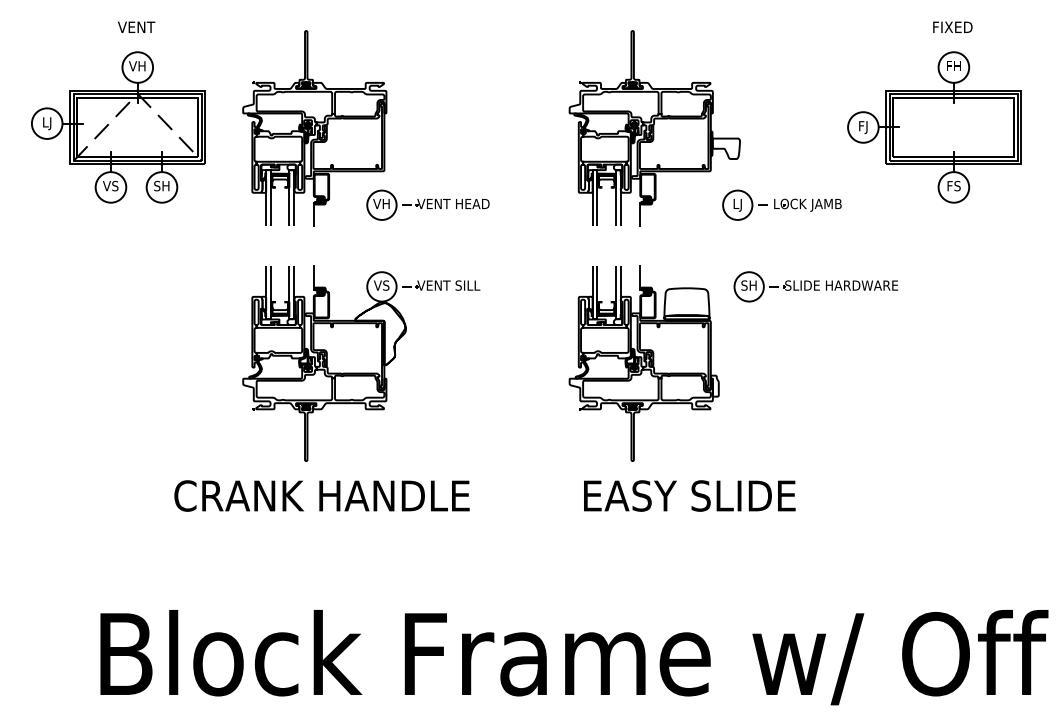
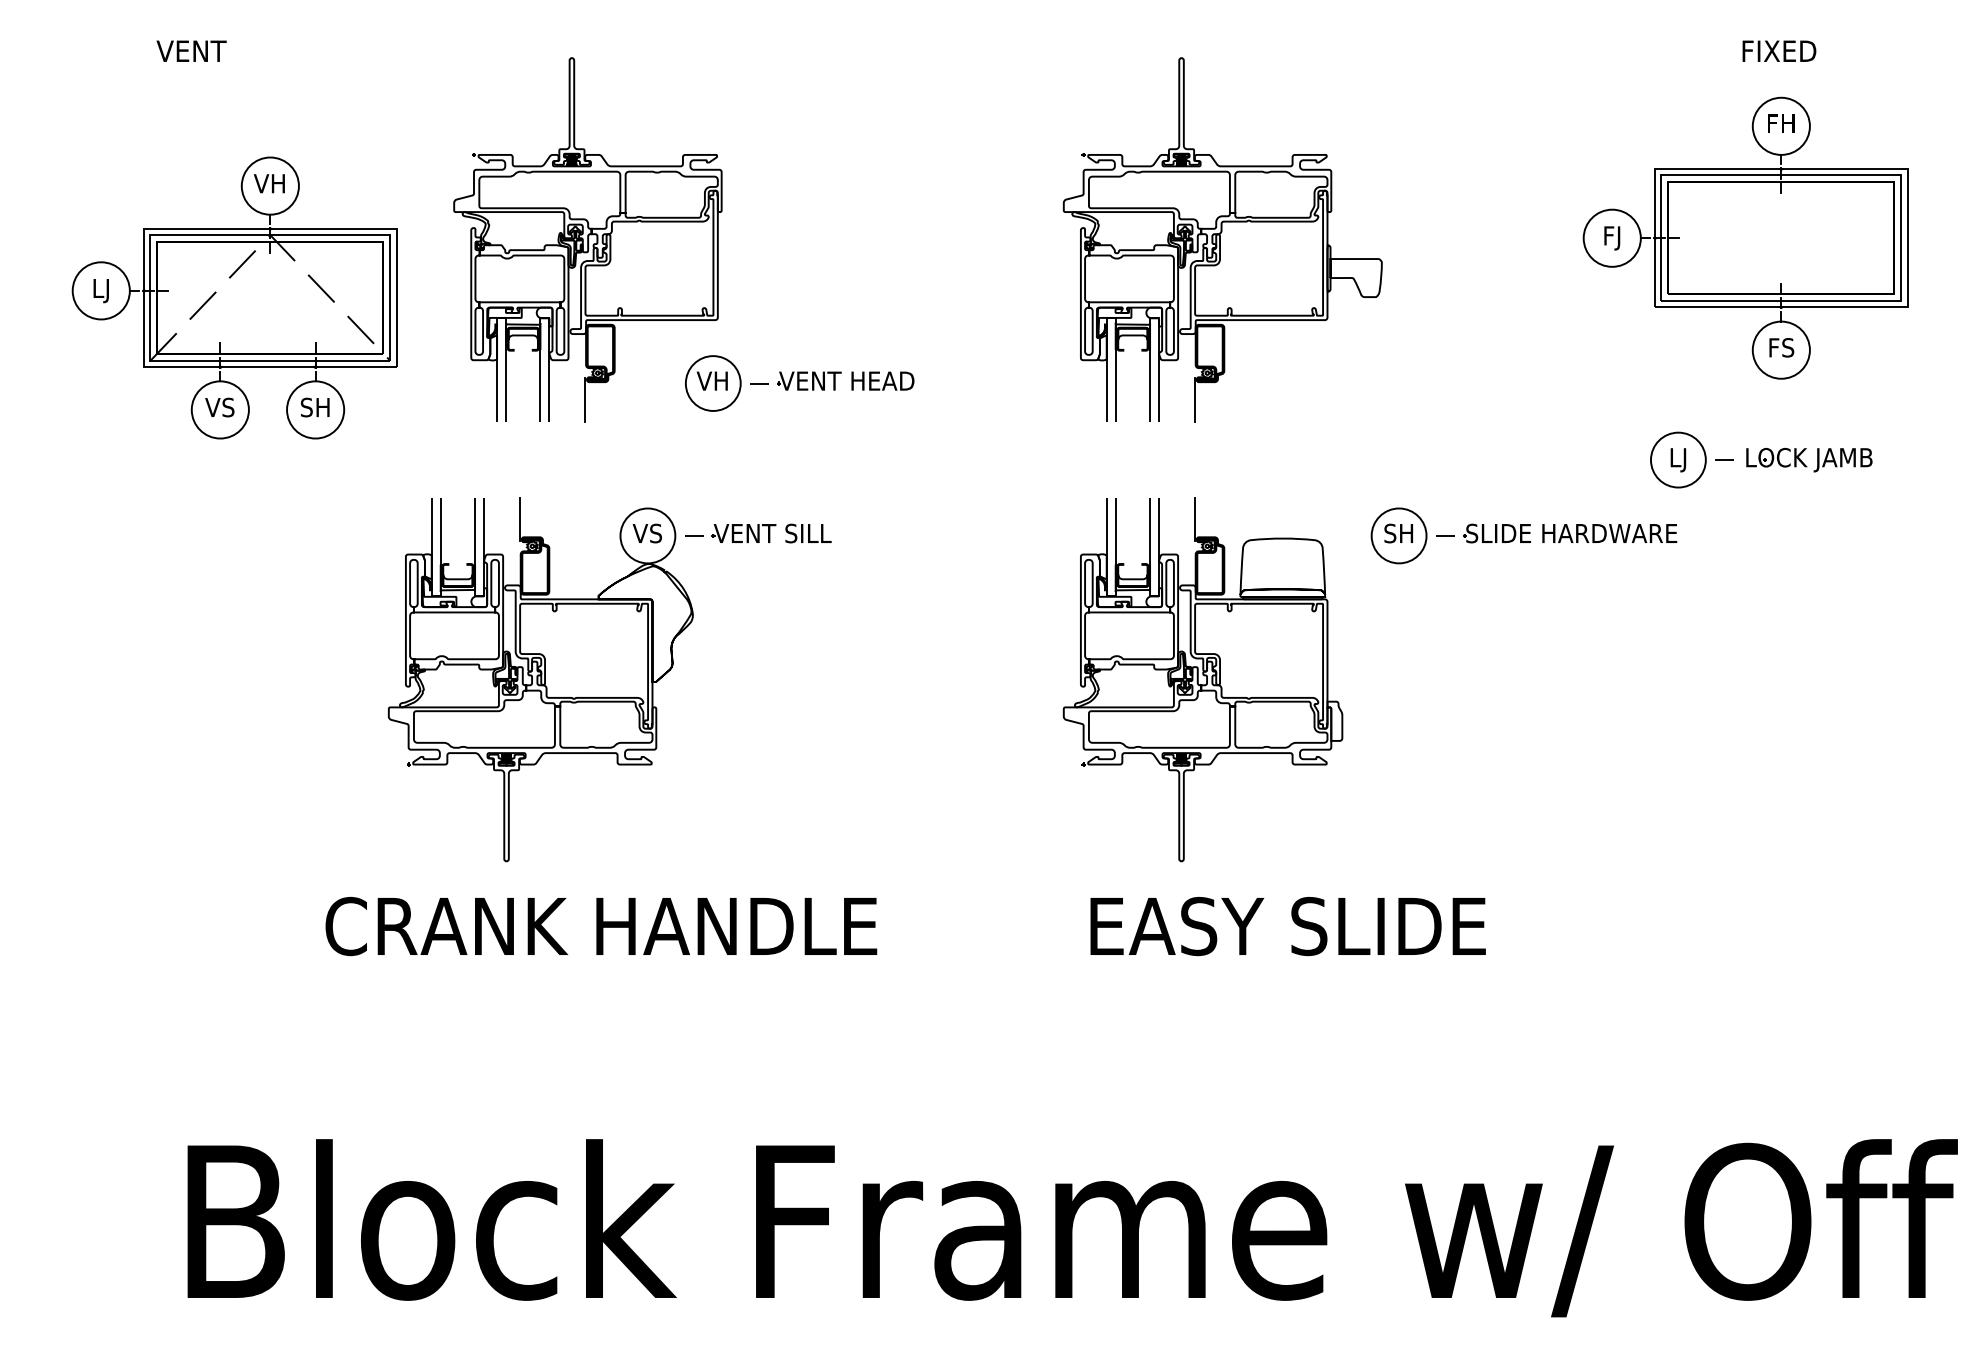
text: (136, 26) -> (191, 49), moved
part: (118, 127) -> (234, 298), moved
part: (781, 204) -> (1760, 458), moved
part: (361, 363) -> (609, 679), moved

